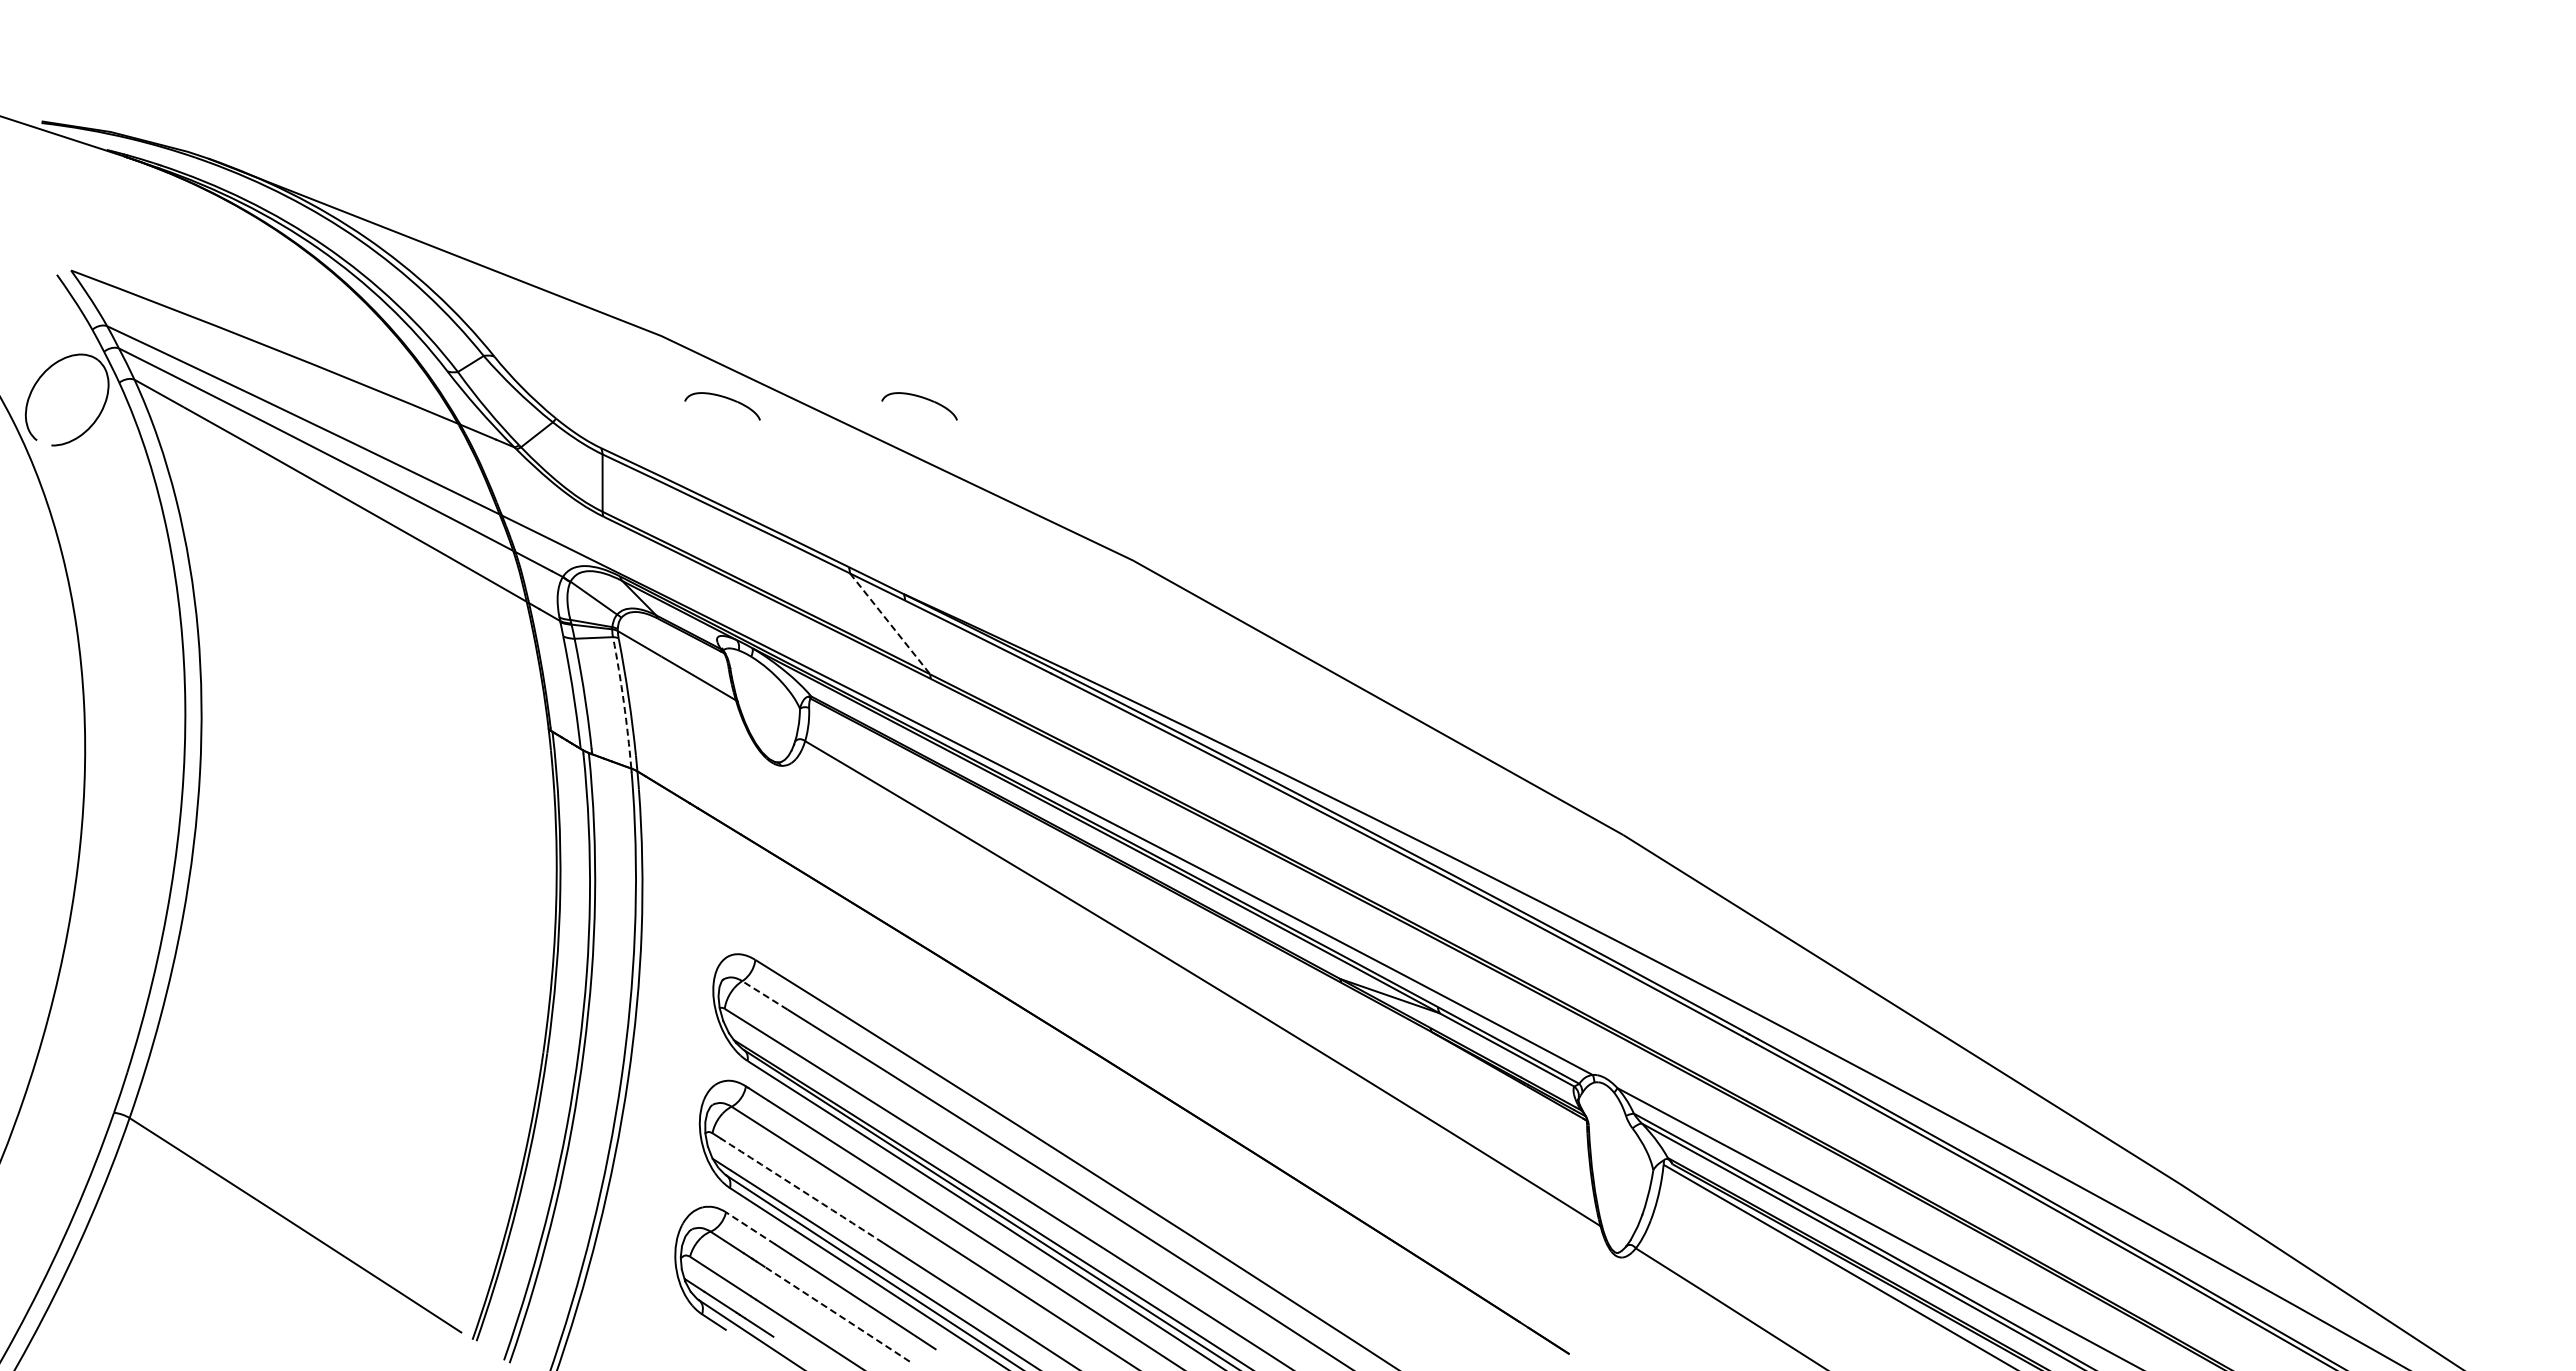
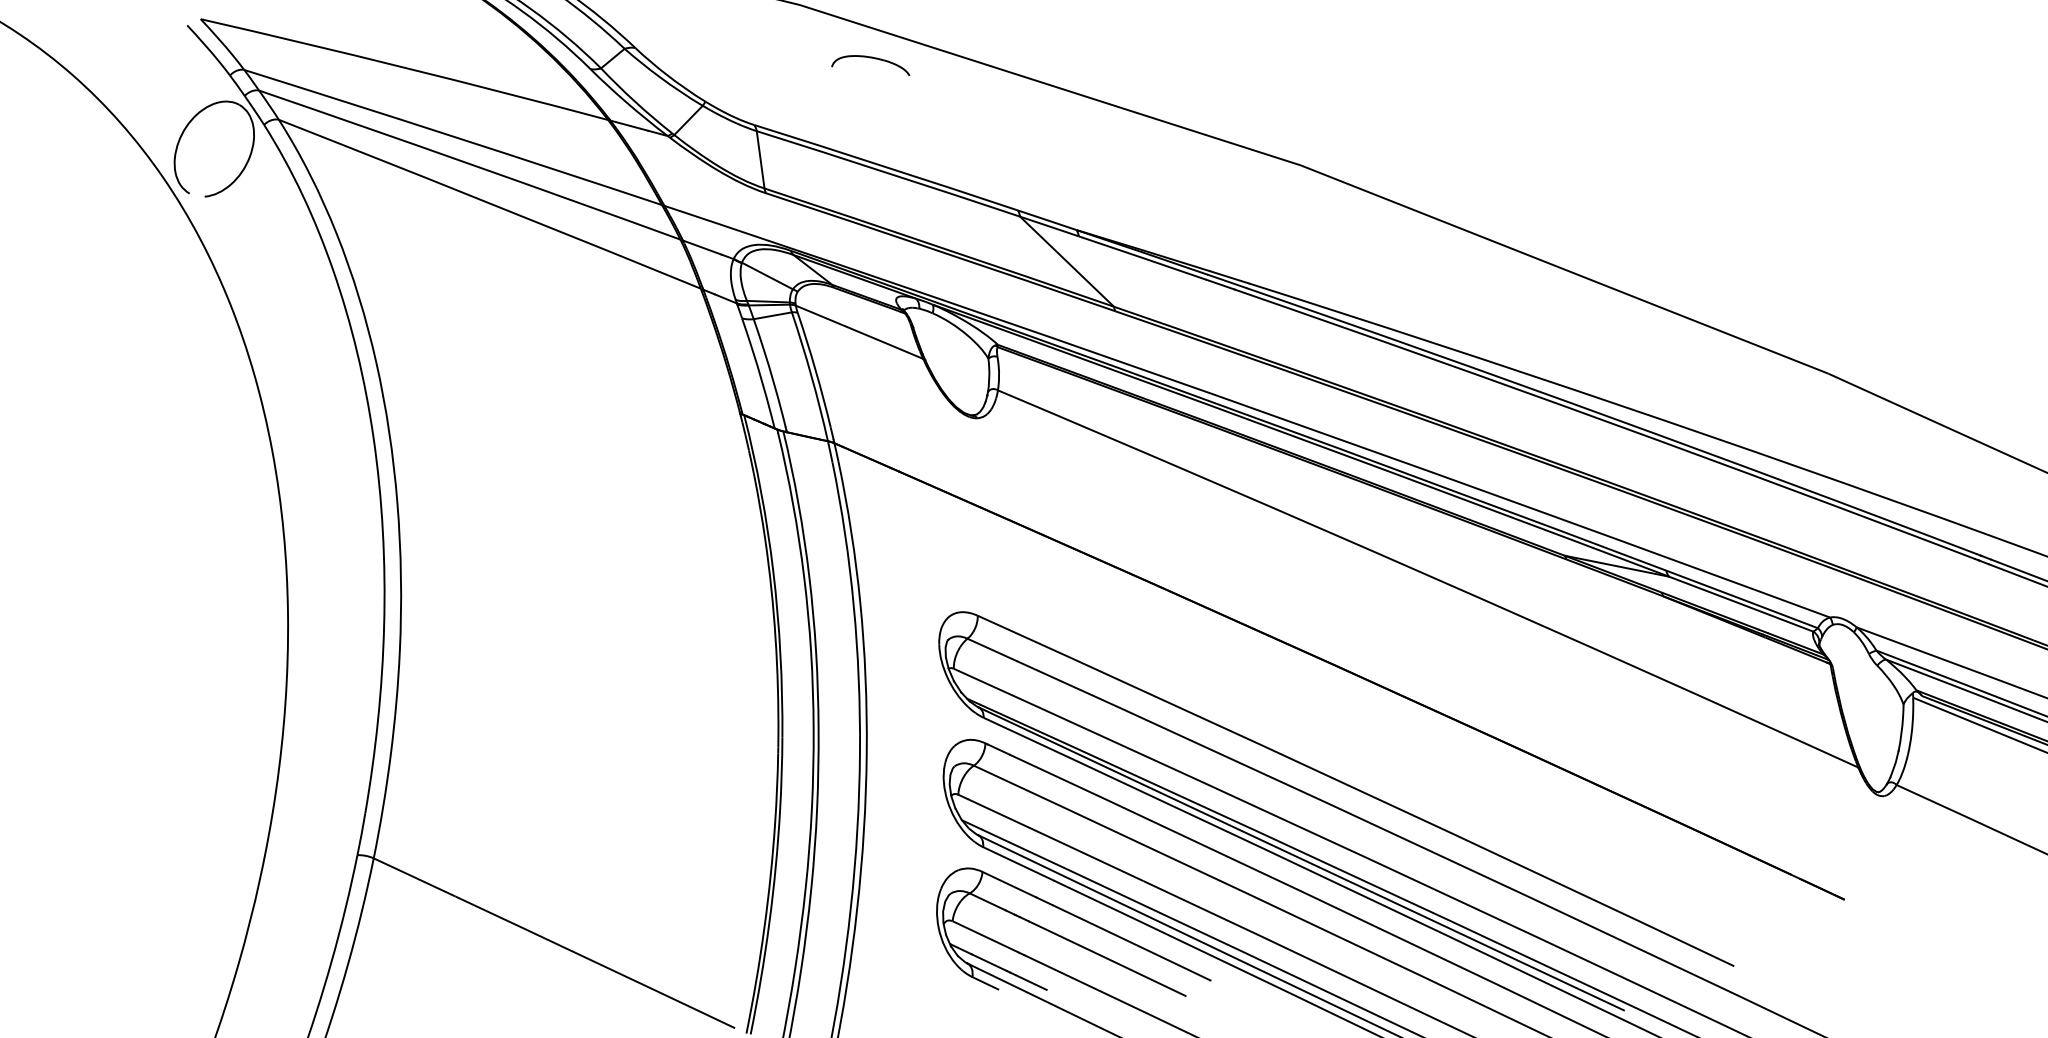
part: (921, 398) -> (1067, 32), removed
line: (890, 624) -> (1067, 262), dashed -> solid
arc: (623, 702) -> (811, 376), dashed -> solid
line: (764, 995) -> (991, 650), dashed -> solid
arc: (802, 1190) -> (1056, 839), dashed -> solid
line: (750, 1228) -> (1009, 884), dashed -> solid
arc: (837, 1314) -> (1107, 959), dashed -> solid

